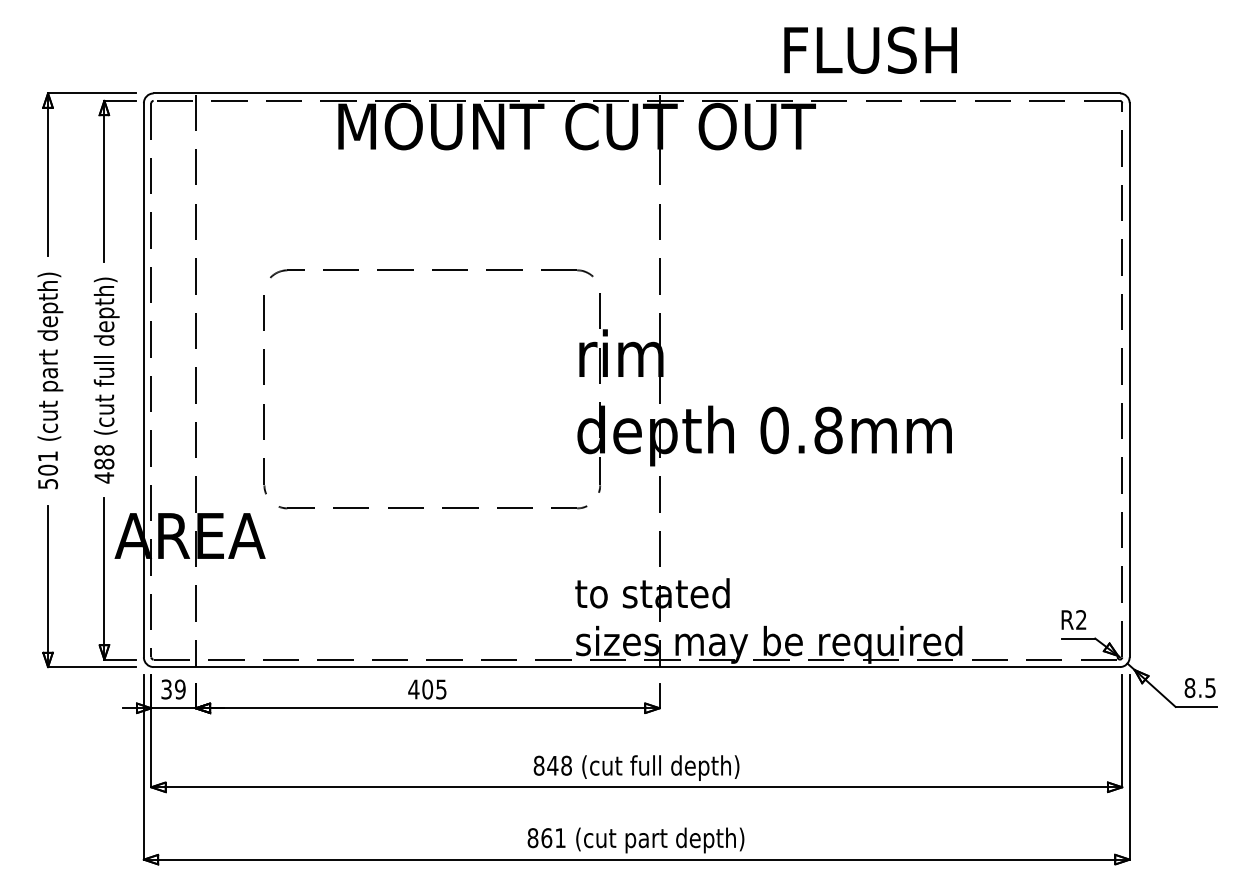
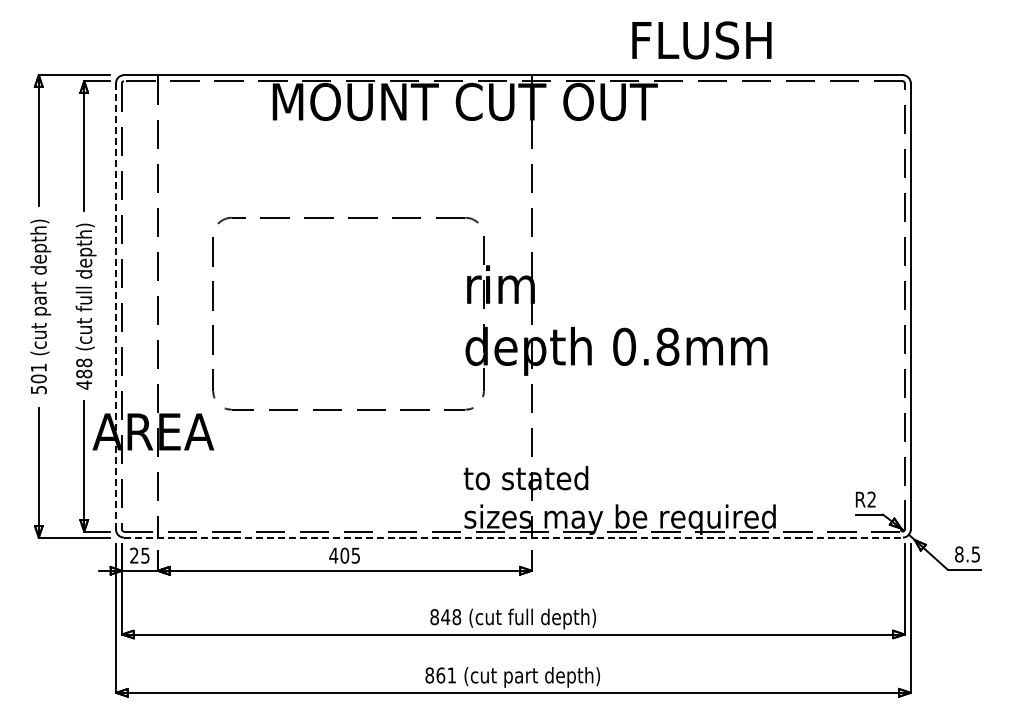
line: (144, 380) -> (116, 306), solid -> dashed
line: (636, 666) -> (513, 537), solid -> dashed
text: (172, 689) -> (139, 555), 39 -> 25

